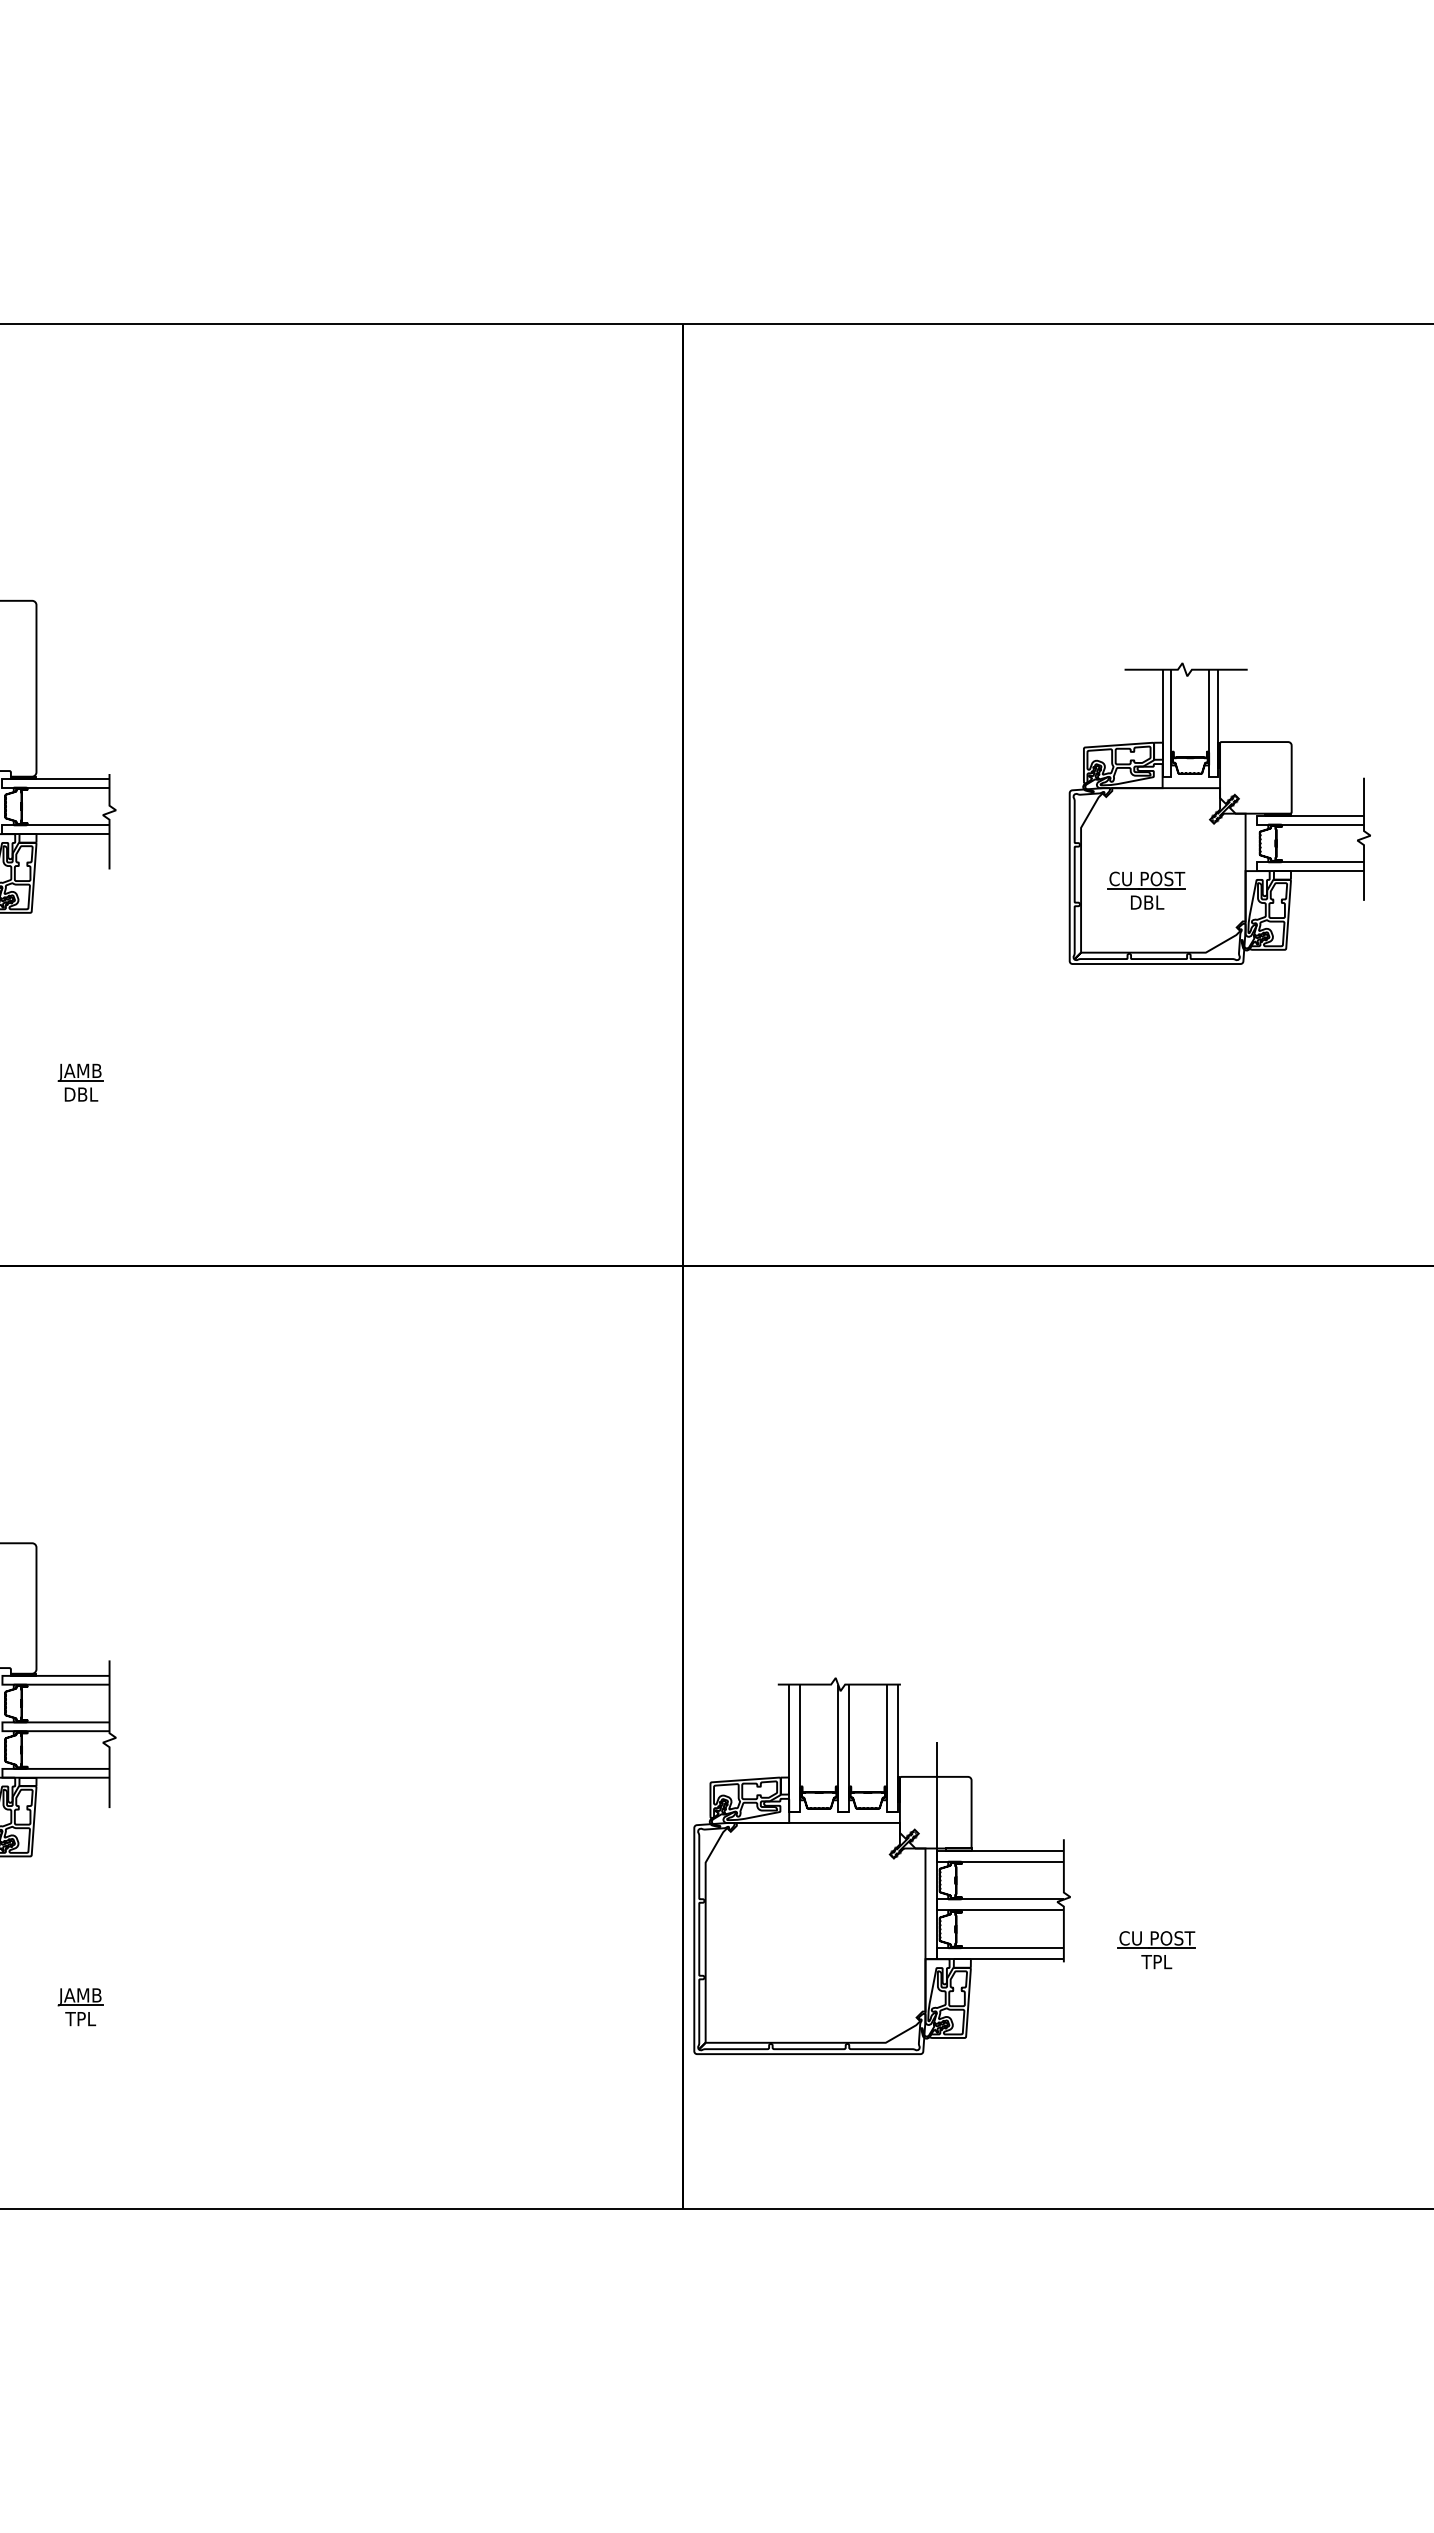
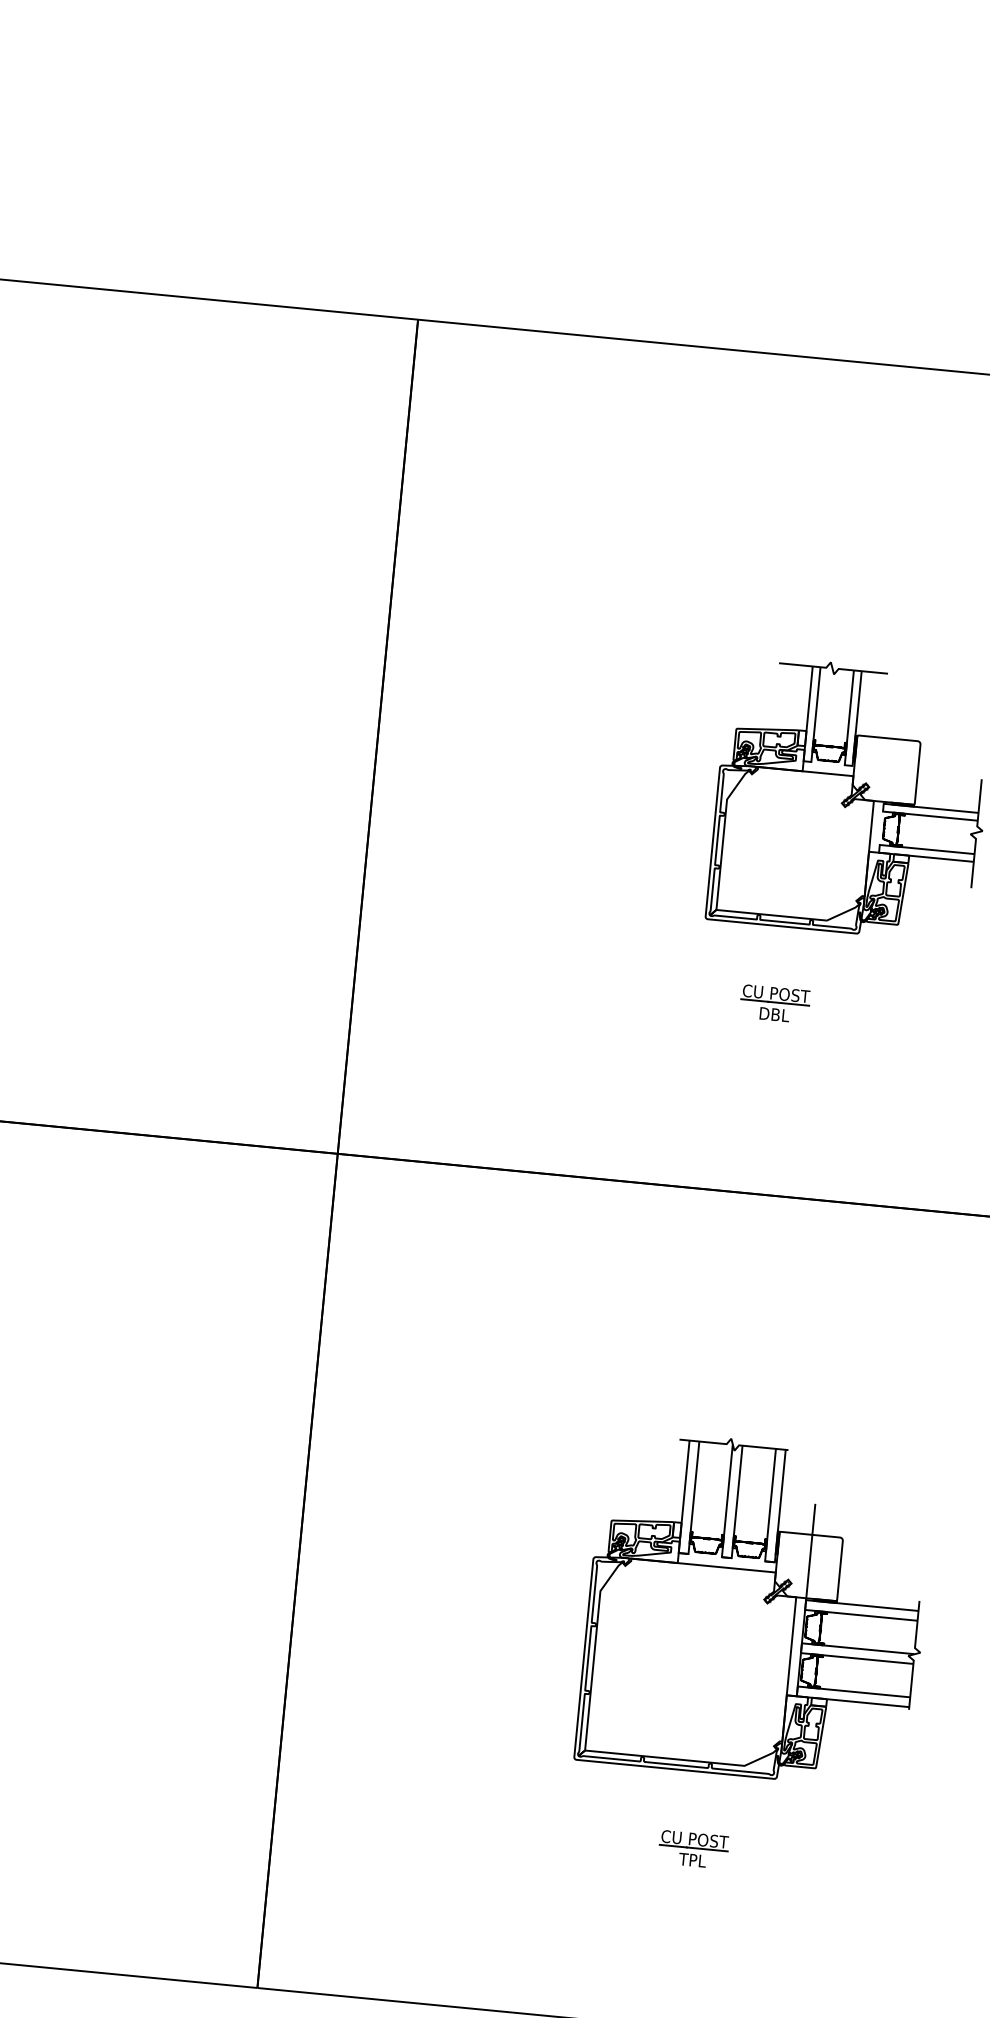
part: (1146, 890) -> (774, 1003), moved
part: (881, 1865) -> (755, 1608), moved
part: (1156, 1950) -> (693, 1850), moved

